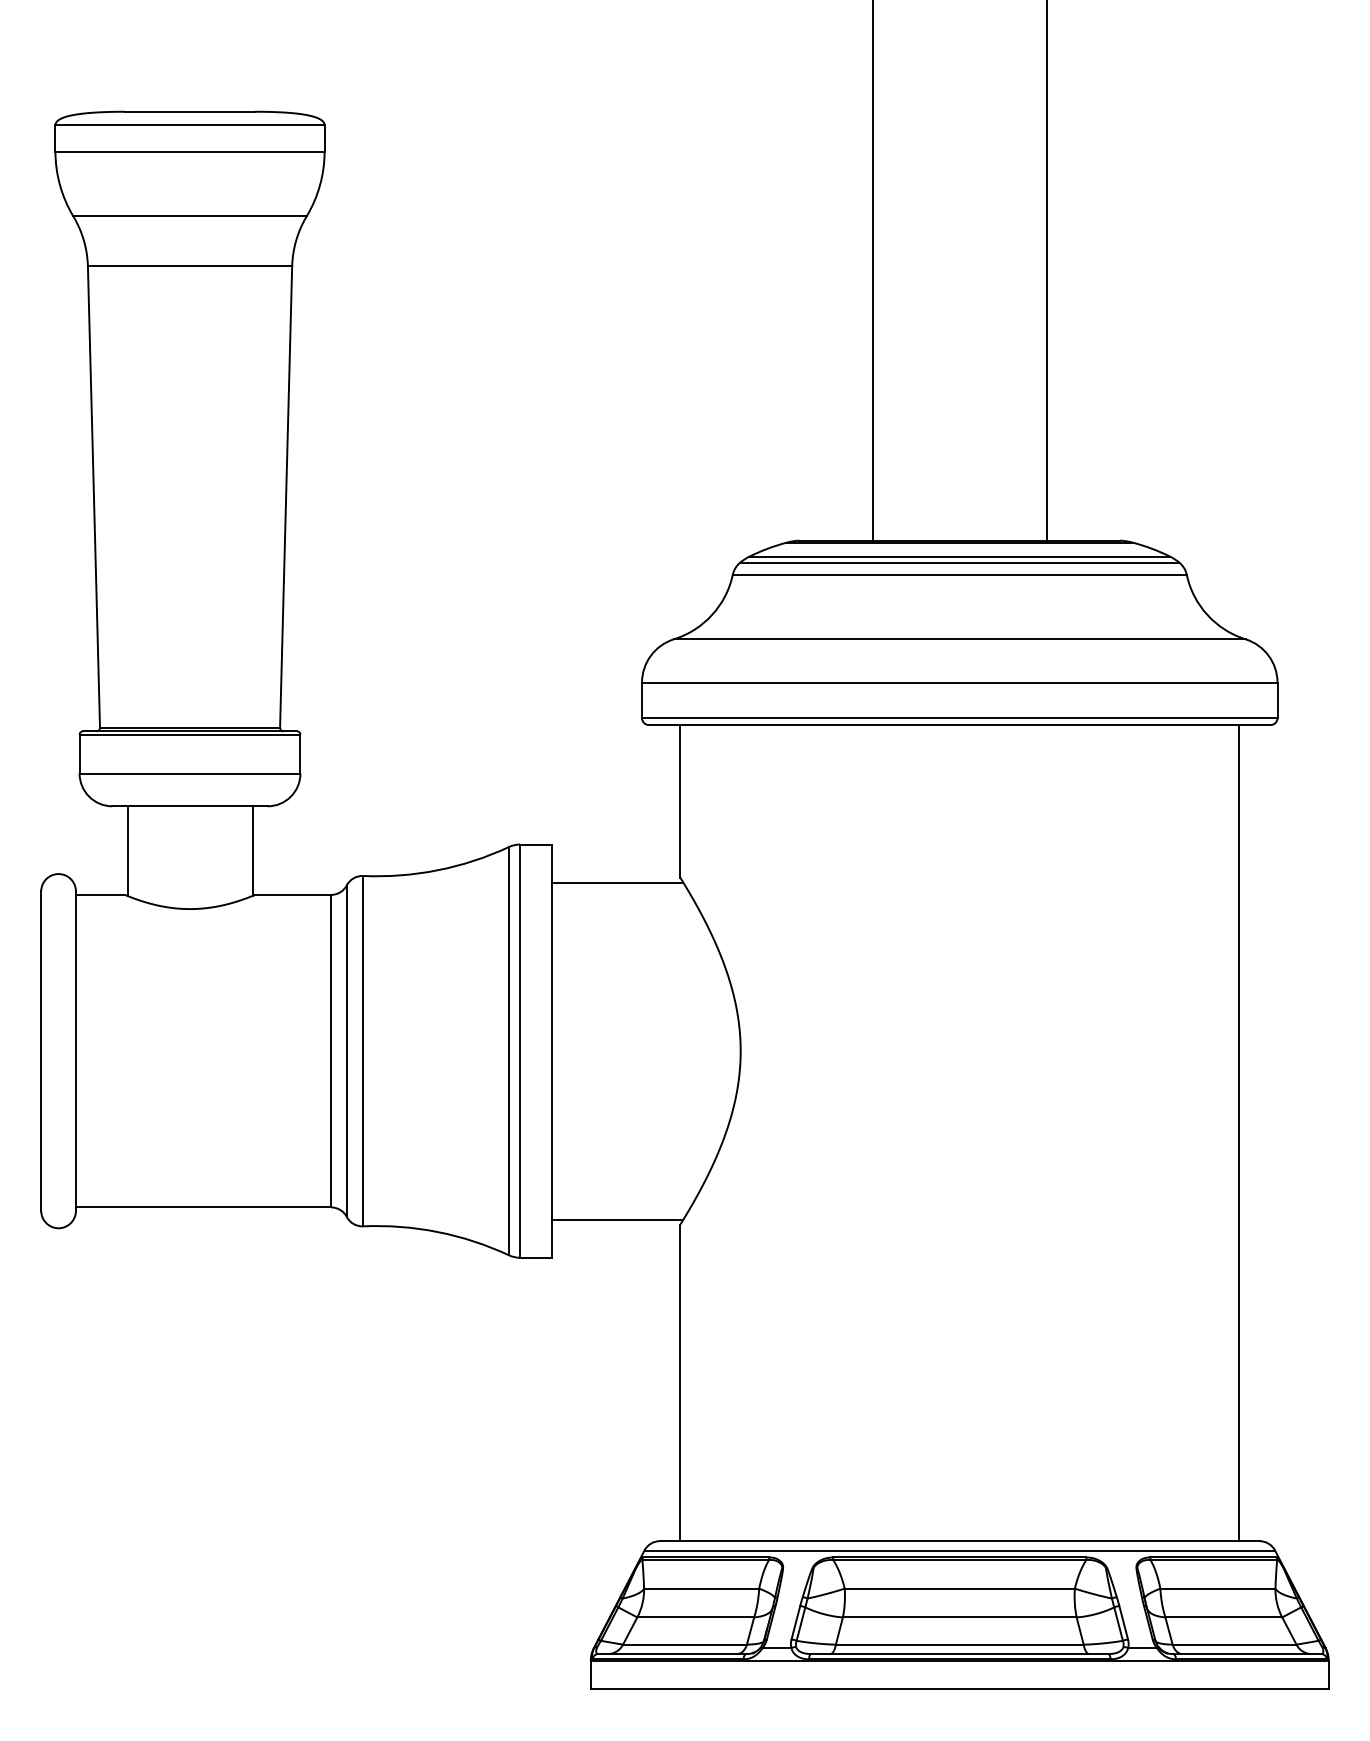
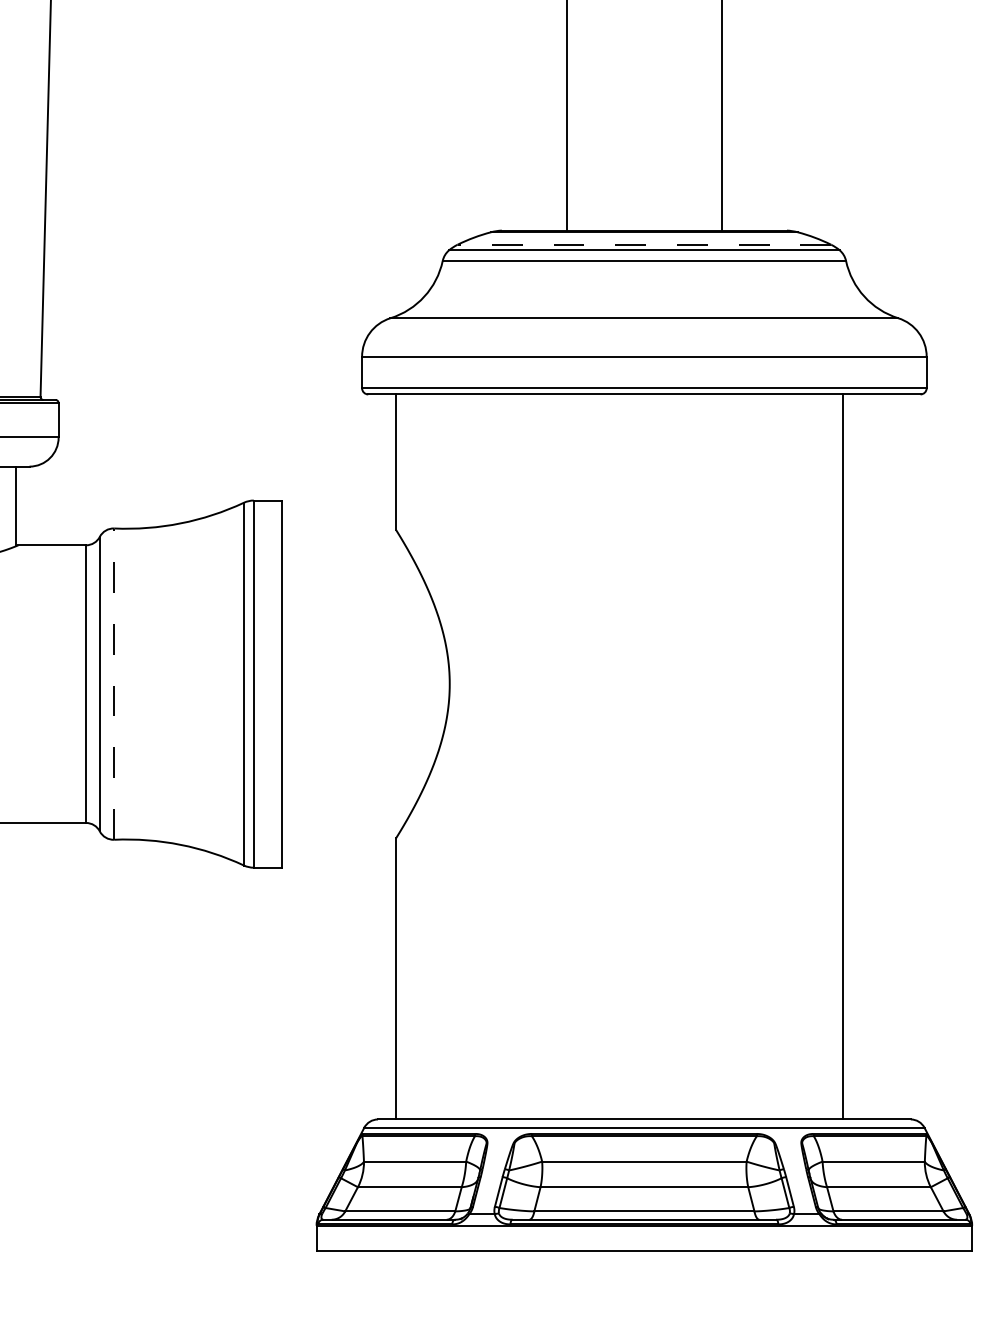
line: (959, 556) -> (644, 244), solid -> dashed
line: (617, 882) -> (340, 534), removed
line: (363, 1050) -> (114, 683), solid -> dashed
line: (1239, 1133) -> (843, 757), moved
line: (617, 1219) -> (340, 833), removed

